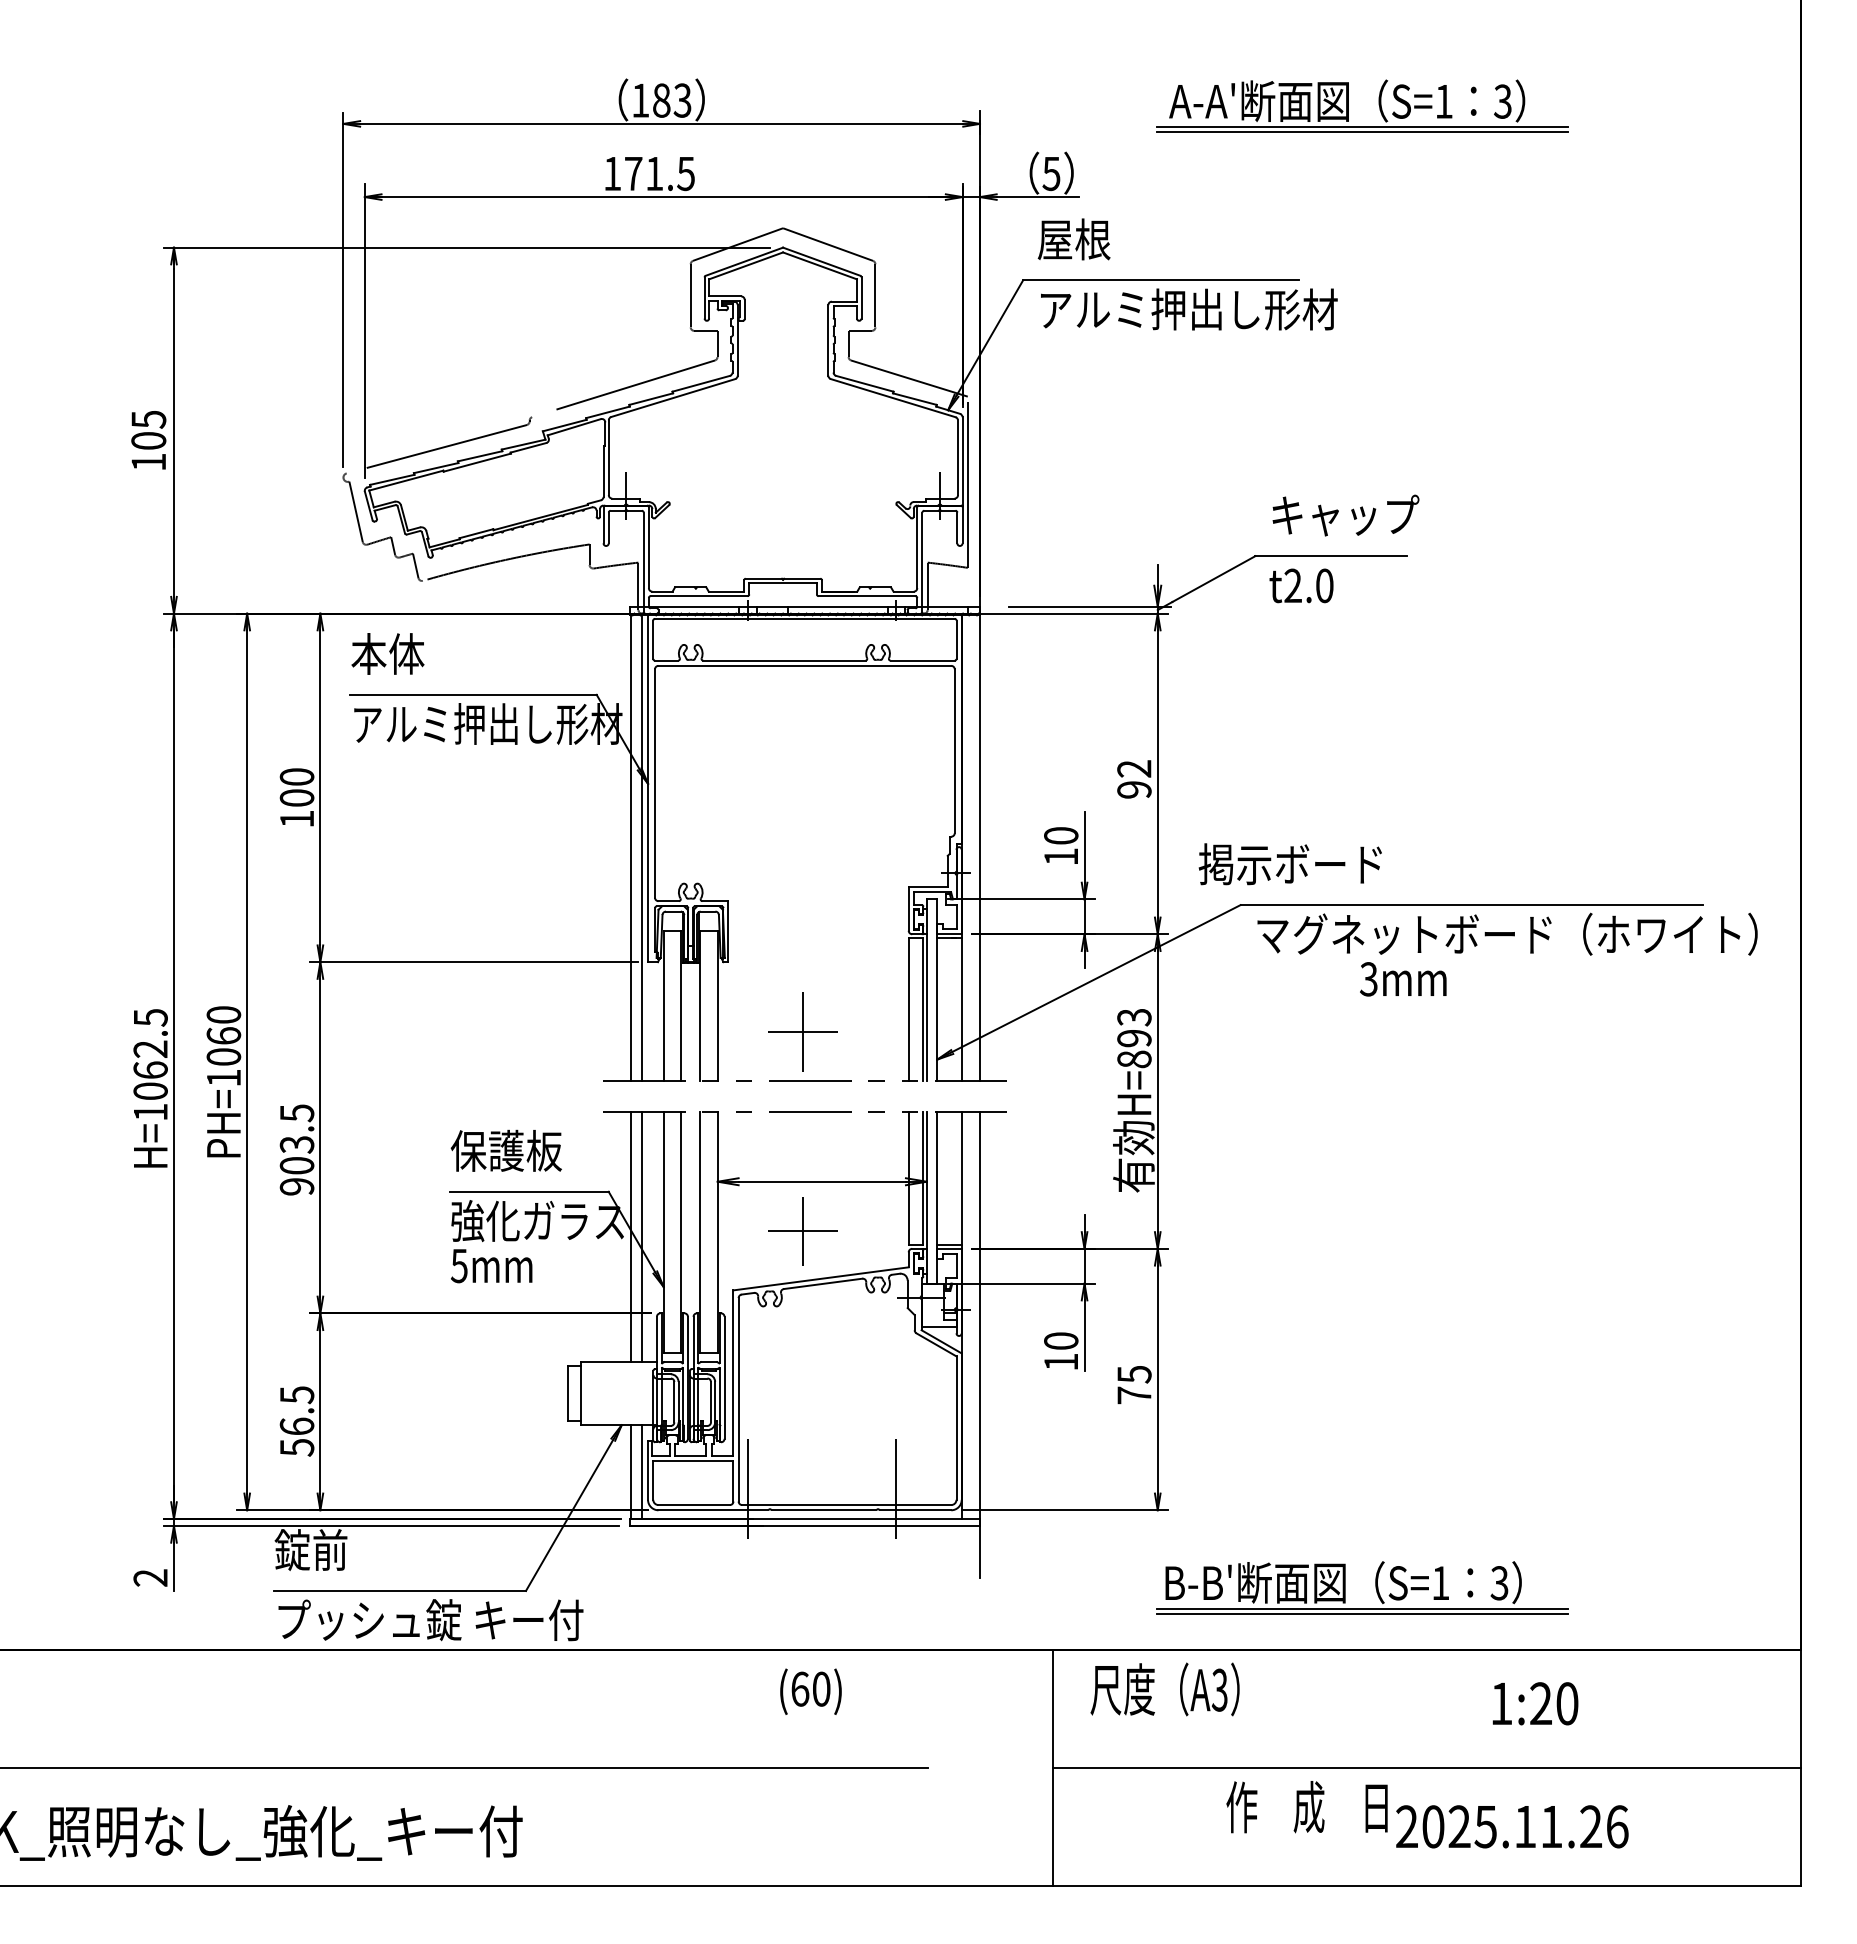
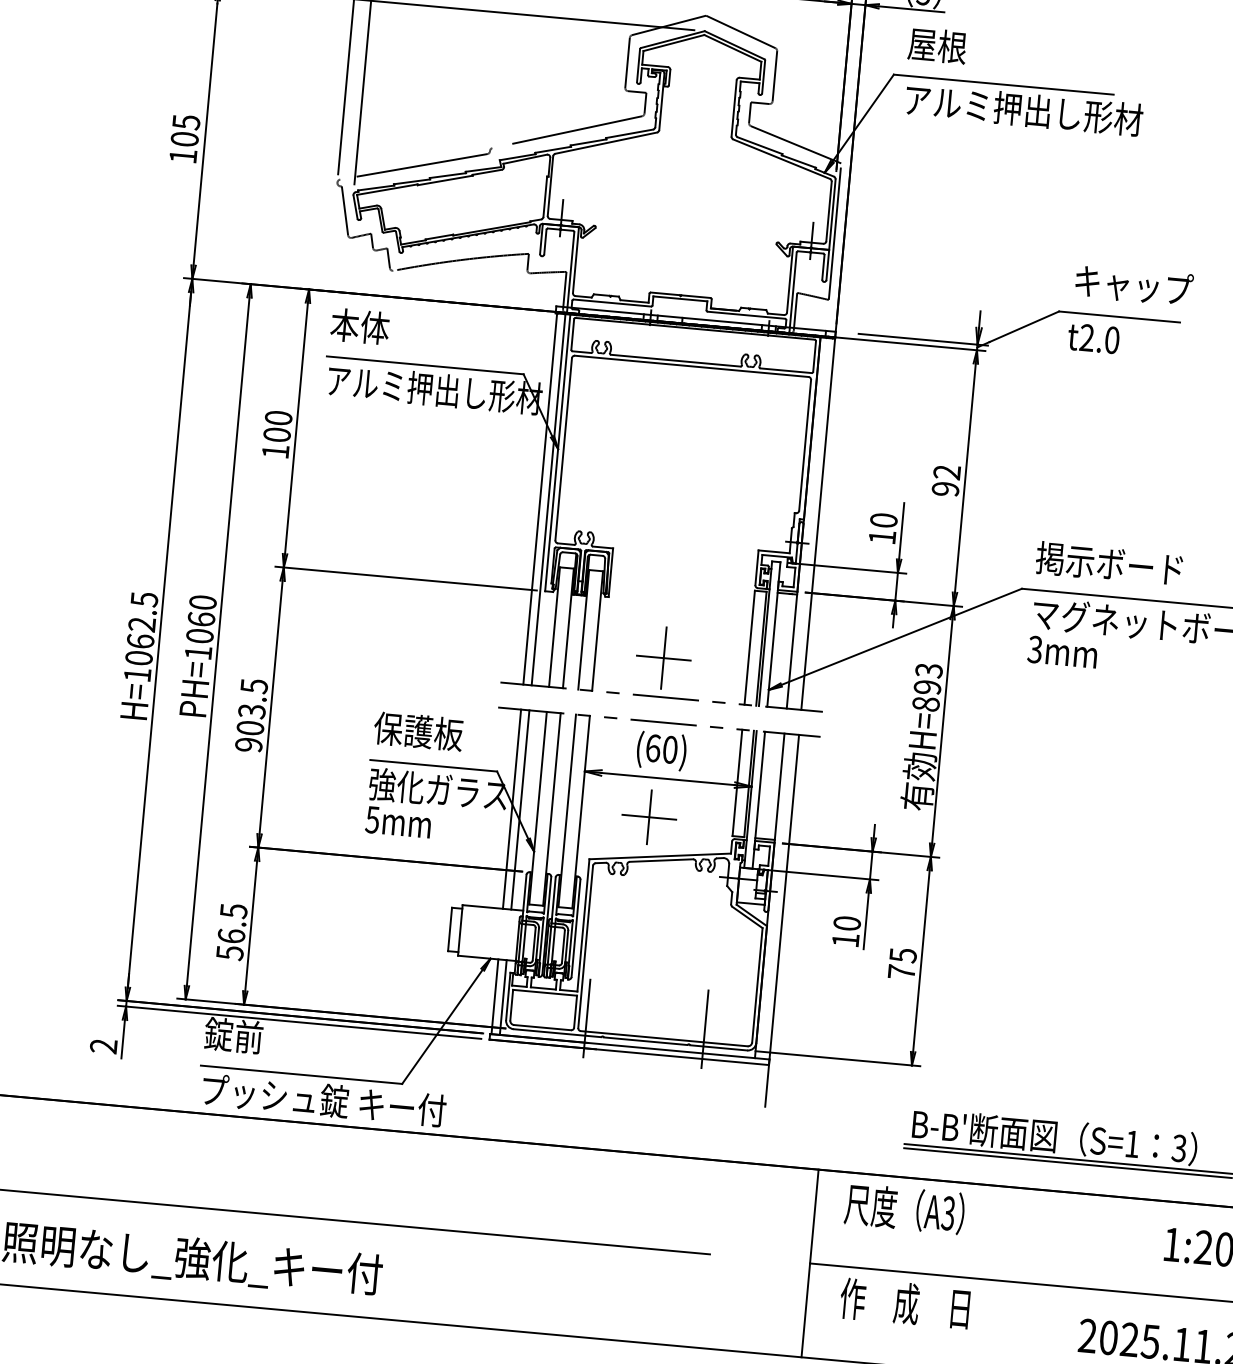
text: (1289, 864) -> (1108, 564), moved
text: (1403, 979) -> (1062, 652), moved
text: (810, 1691) -> (661, 750), moved
text: (1306, 1807) -> (904, 1303), moved

